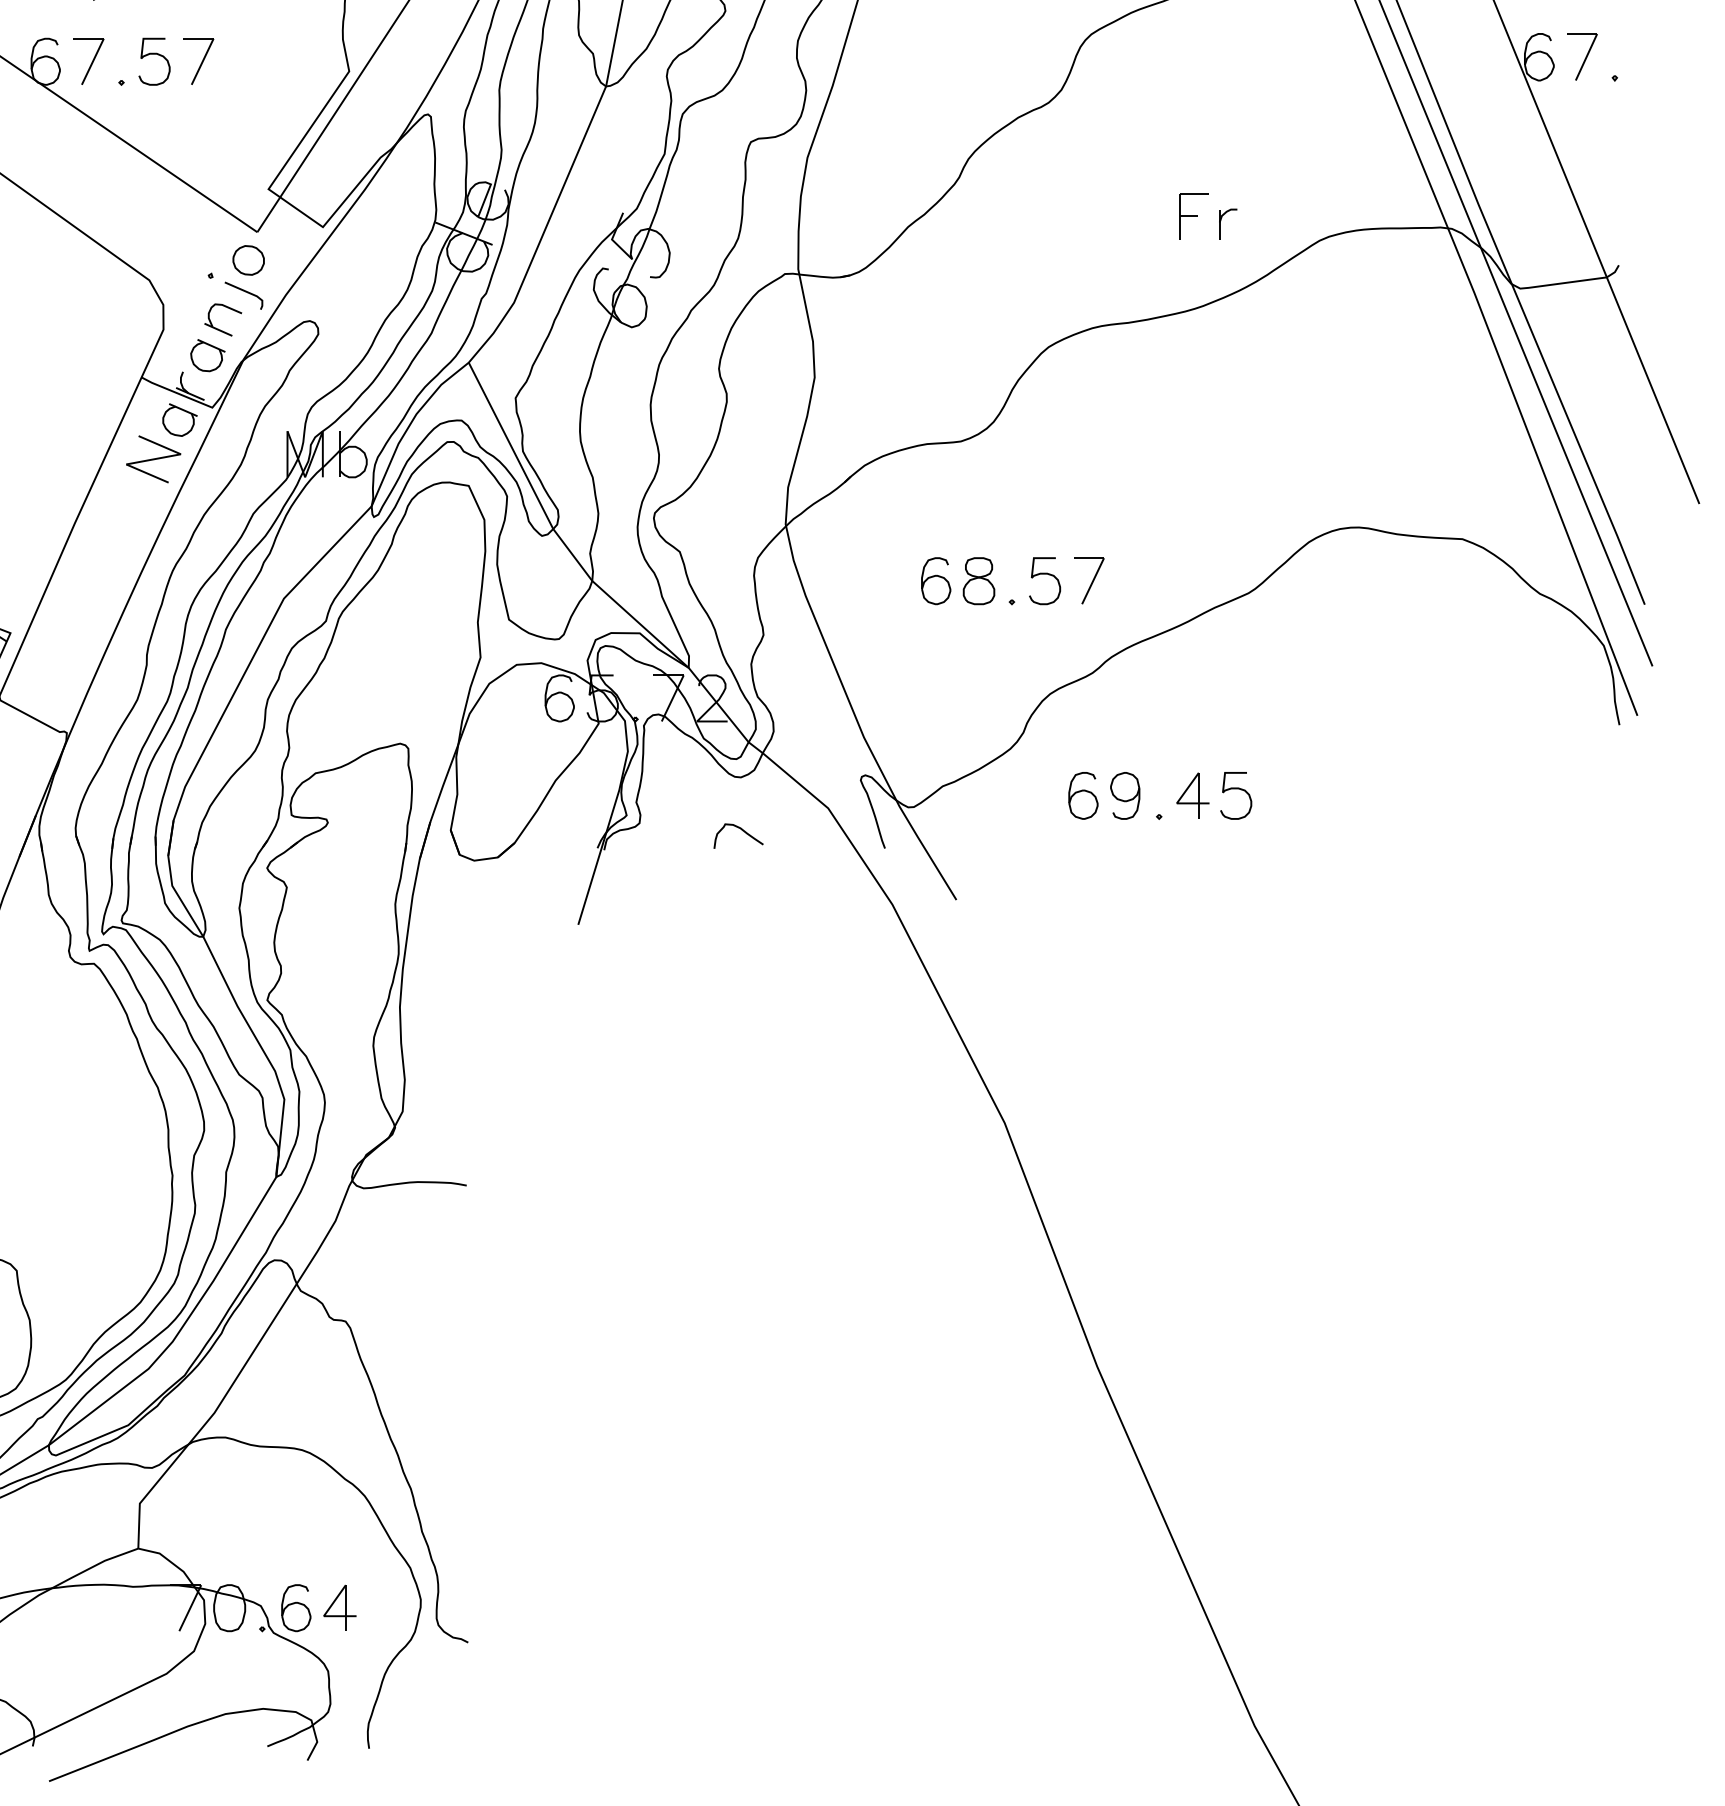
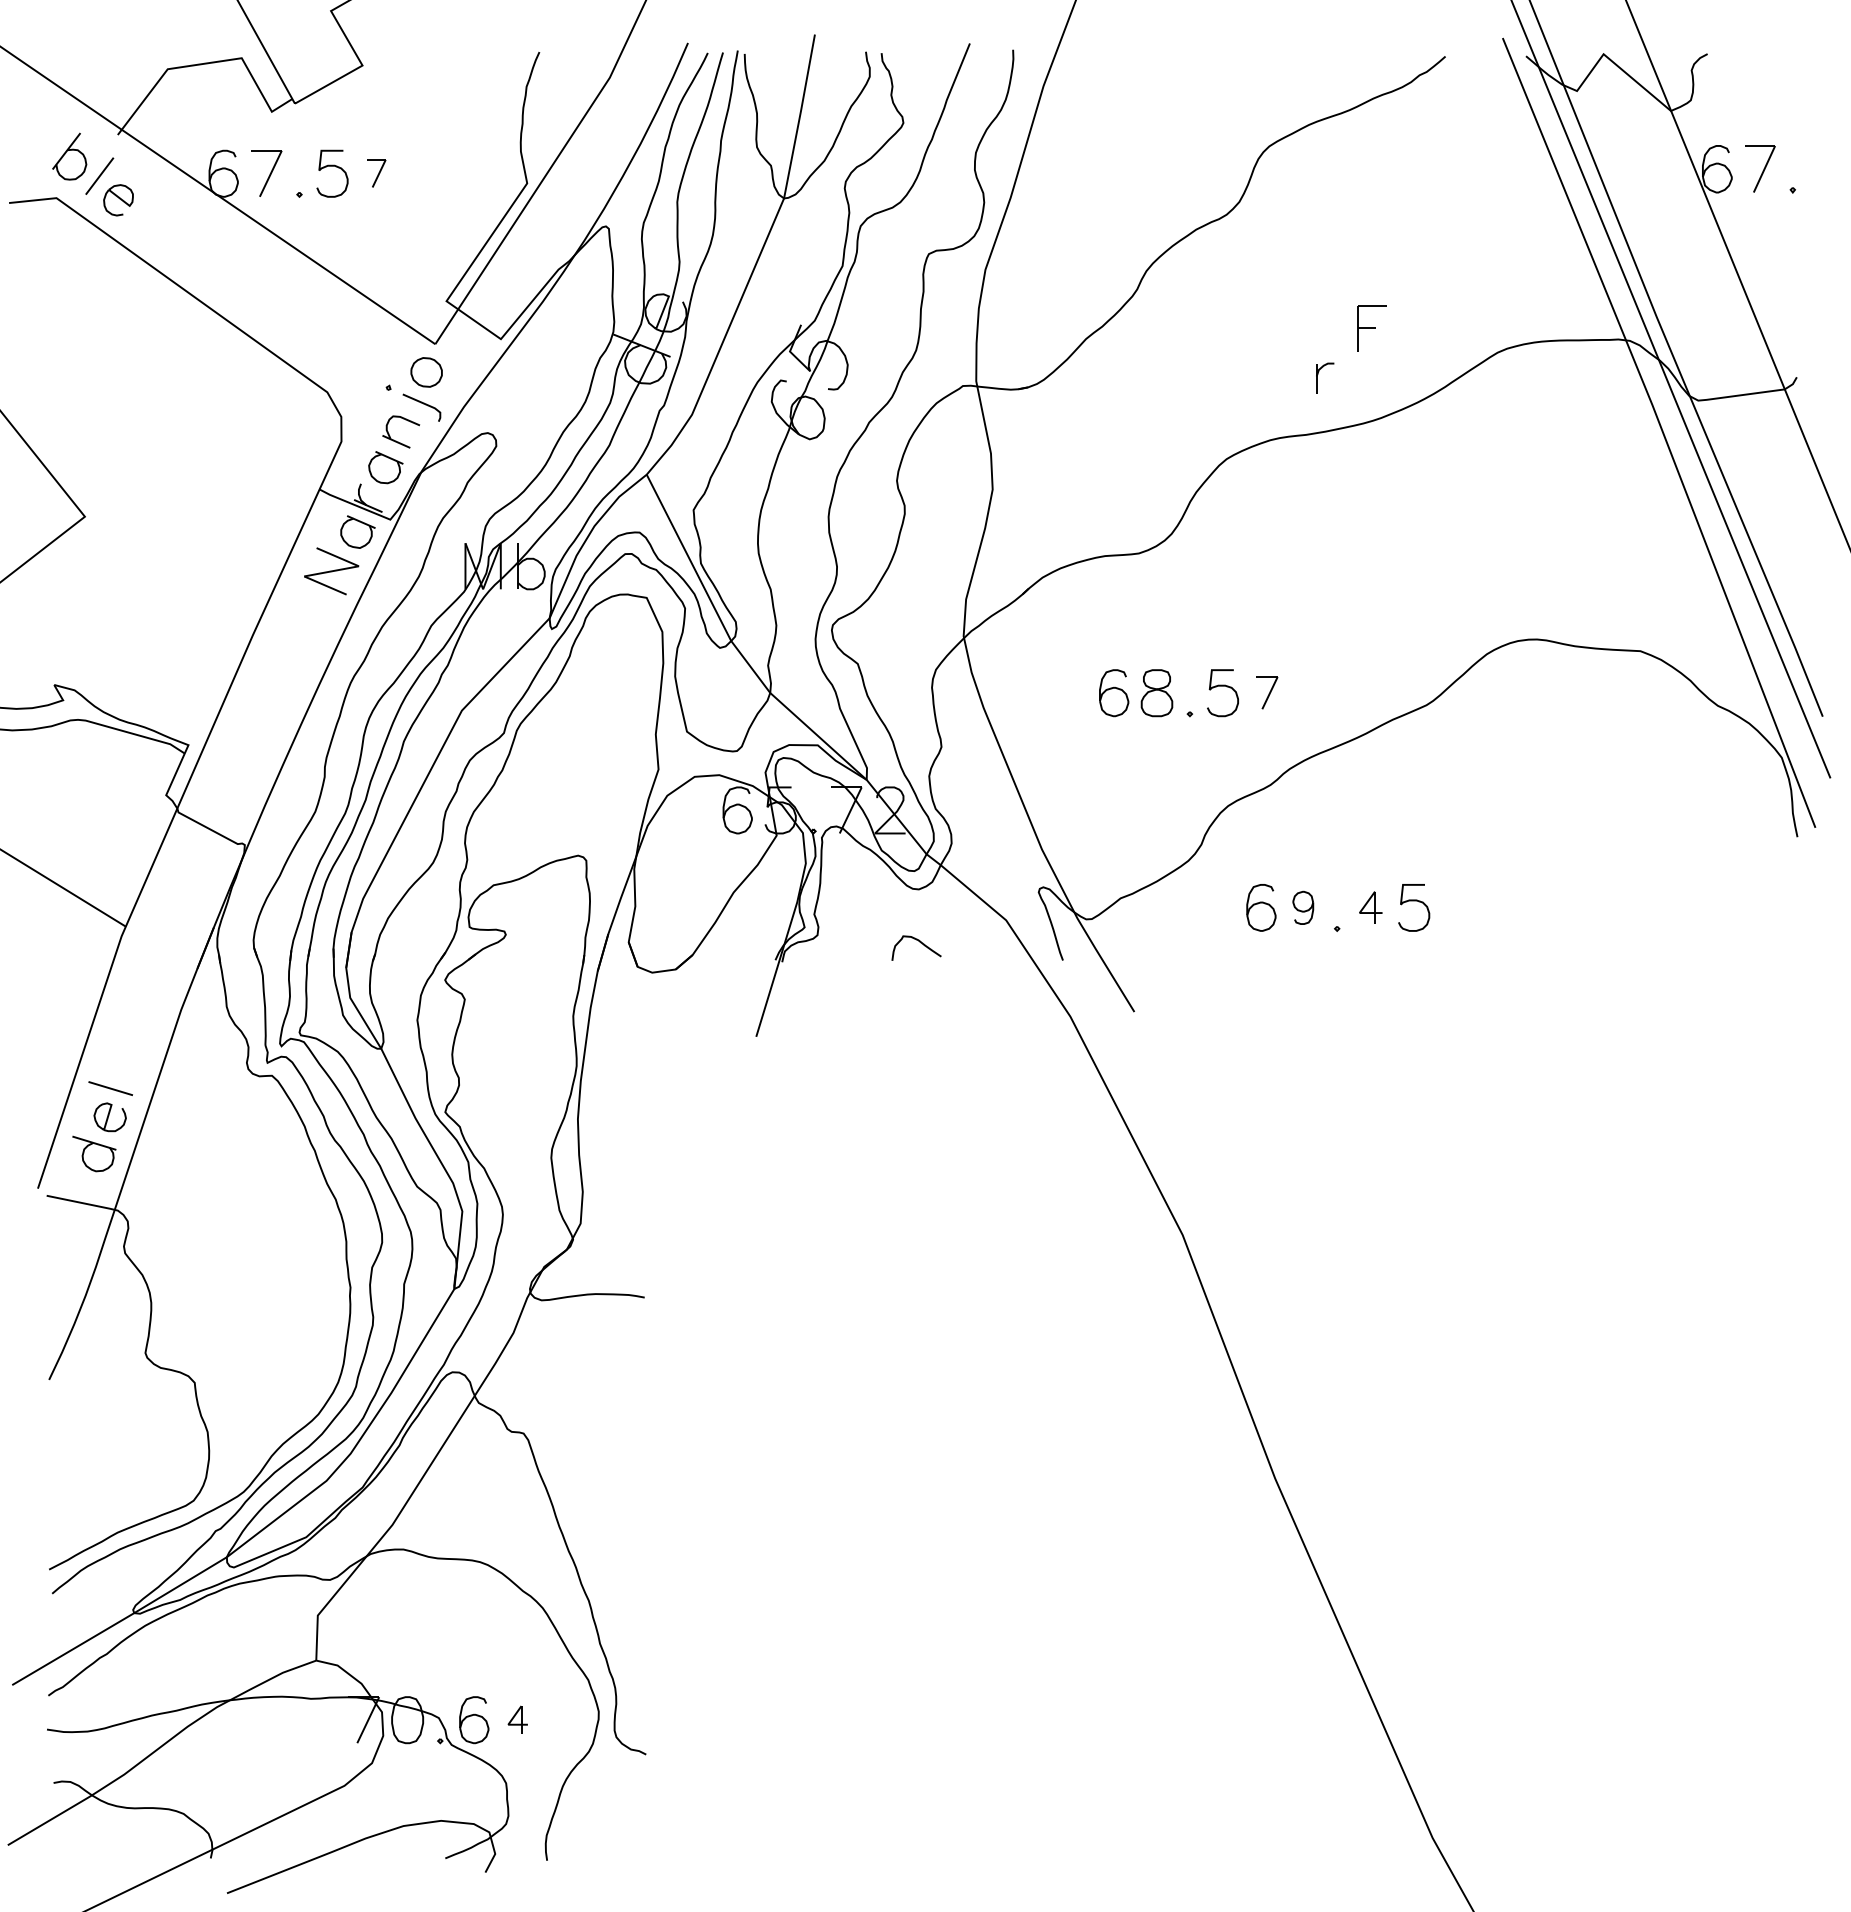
part: (198, 61) -> (376, 173), size x0.6
part: (1221, 220) -> (1318, 374), moved
part: (1089, 580) -> (1267, 692), size x0.7
part: (1125, 795) -> (1303, 907), size x0.7
part: (1192, 795) -> (1370, 907), size x0.7
part: (339, 1607) -> (517, 1719), size x0.6

